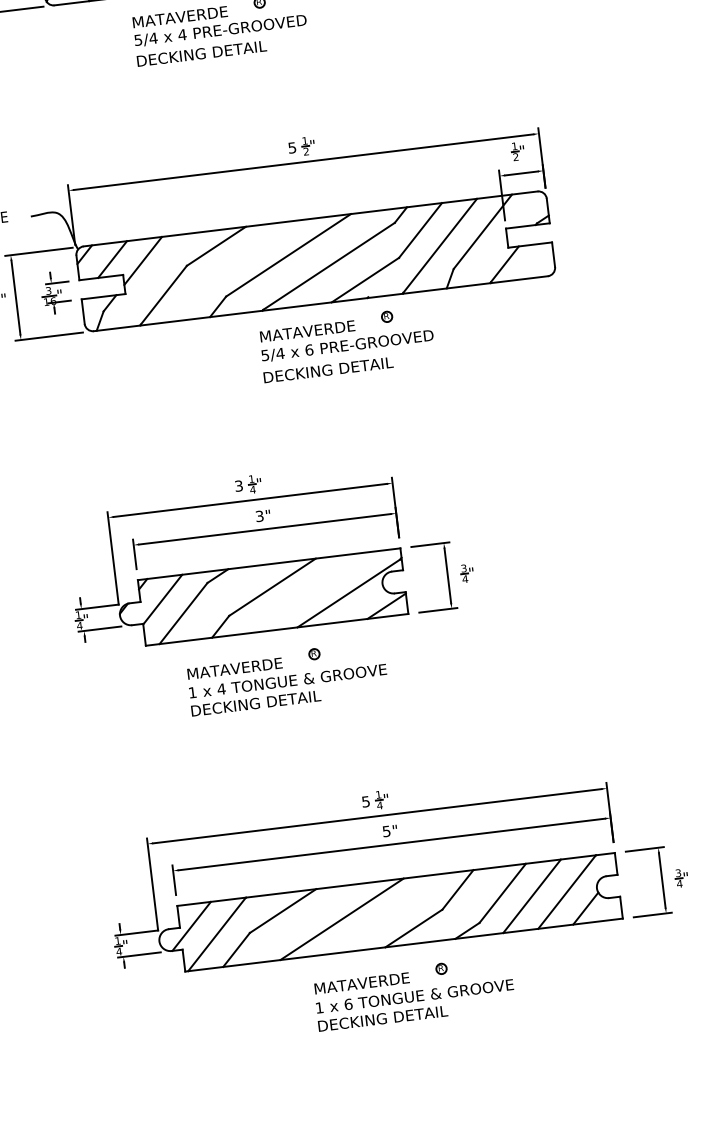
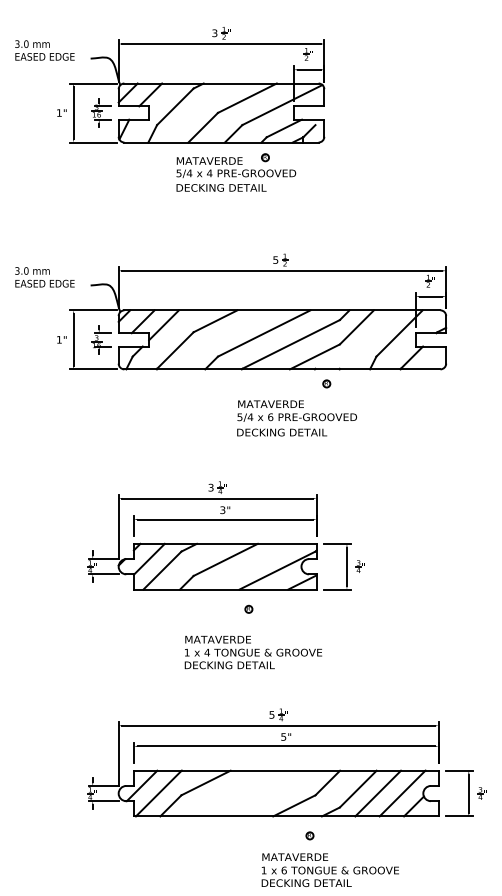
line: (439, 245) -> (368, 339), removed
text: (346, 347) -> (296, 418), moved
text: (286, 681) -> (252, 652), moved
line: (341, 919) -> (245, 793), removed
text: (413, 995) -> (329, 869), moved

